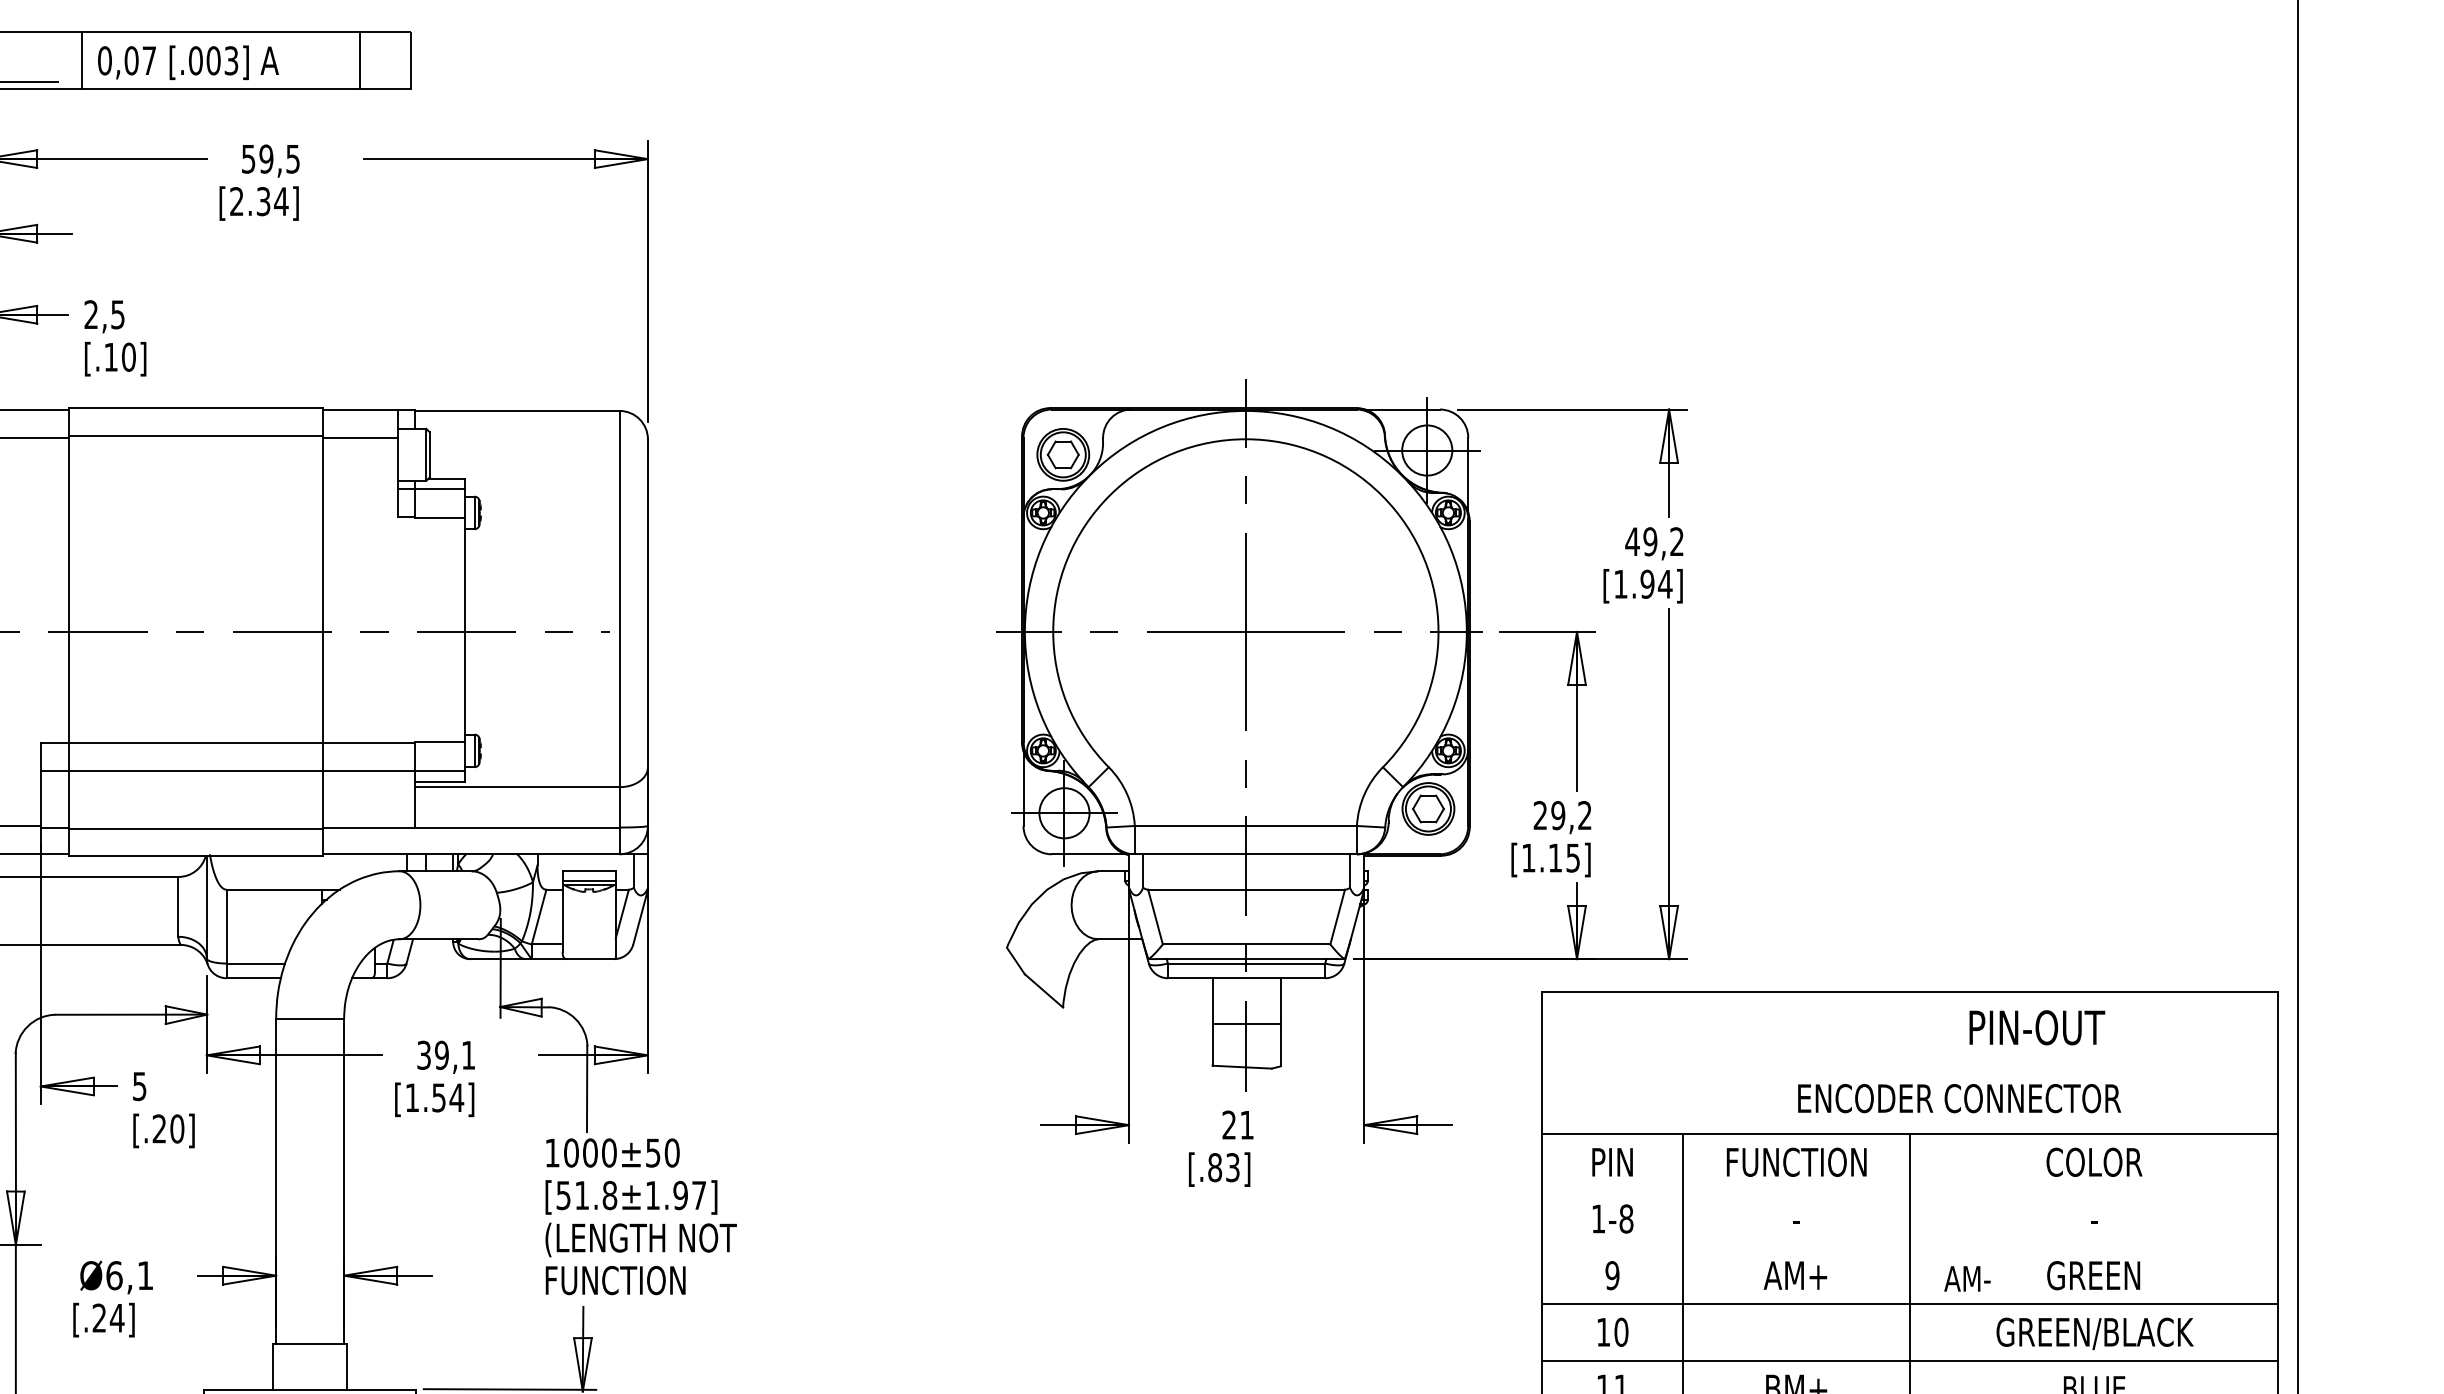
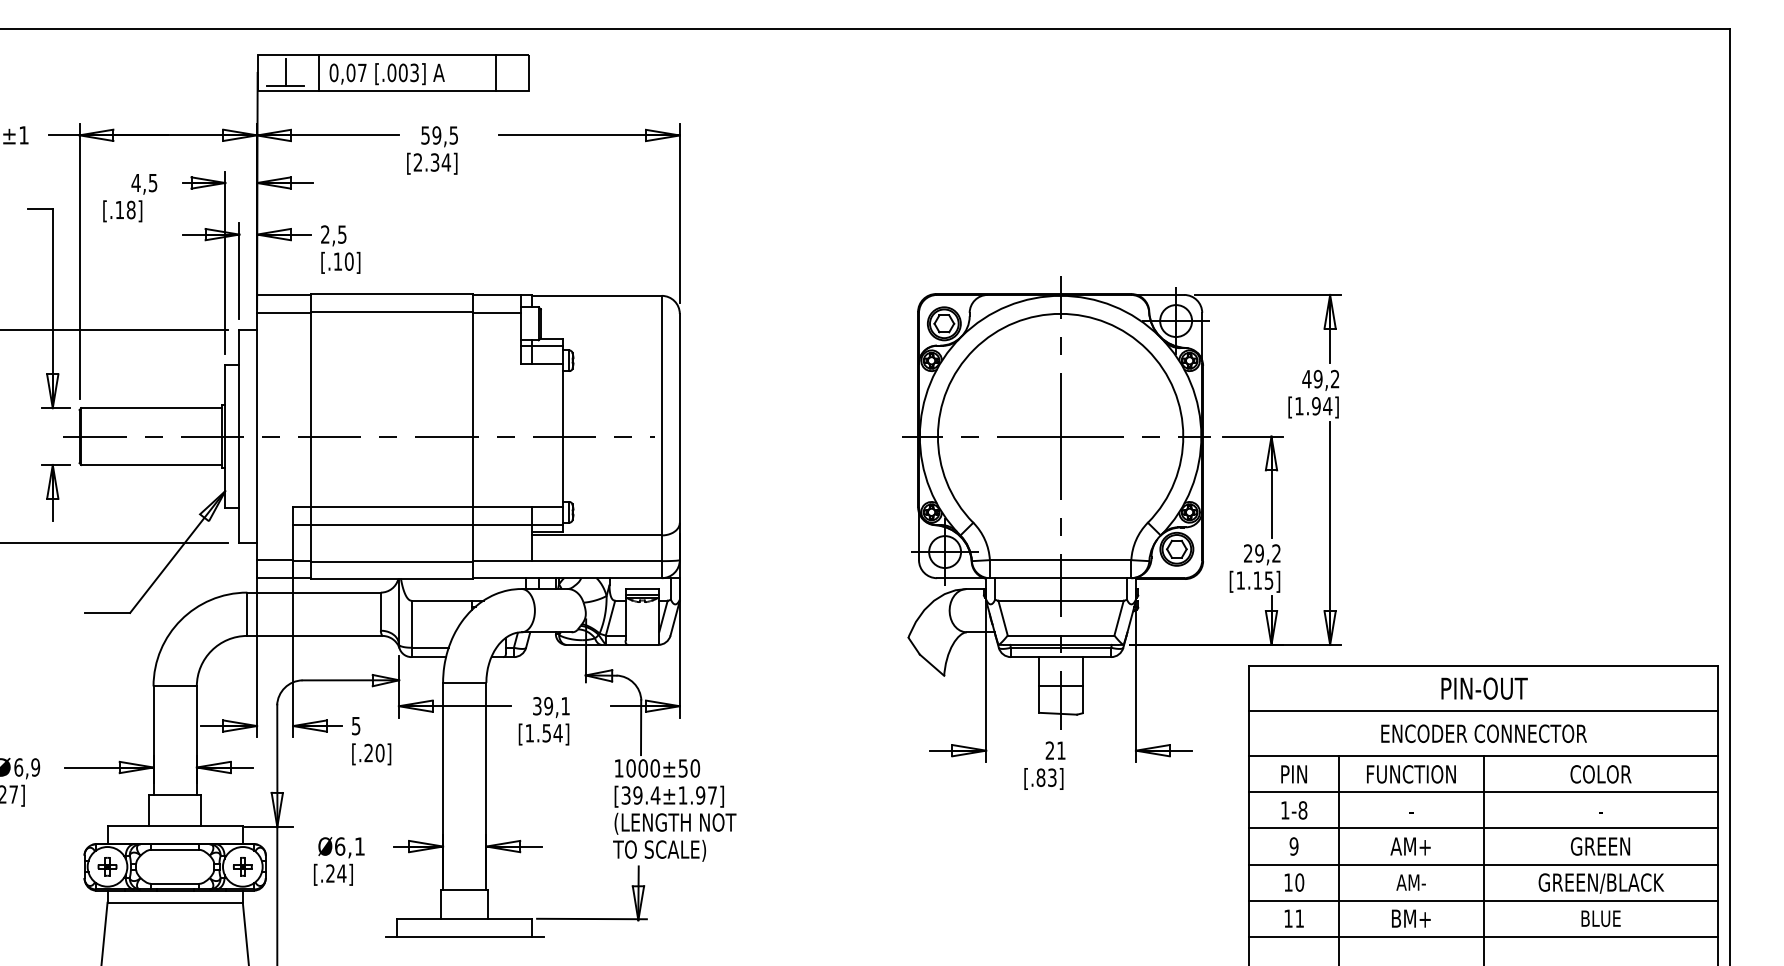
line: (28, 60) -> (285, 72), added
text: (2037, 1027) -> (1484, 688), moved
line: (1909, 1063) -> (1483, 711), added
text: (1958, 1098) -> (1483, 733), moved
line: (1909, 1190) -> (1483, 792), added
text: (587, 1195) -> (641, 795), [51.8±1.97] -> [39.4±1.97]
line: (1909, 1247) -> (1483, 828), added
text: (1966, 1278) -> (1410, 882), moved
text: (616, 1281) -> (659, 850), FUNCTION -> TO SCALE)

